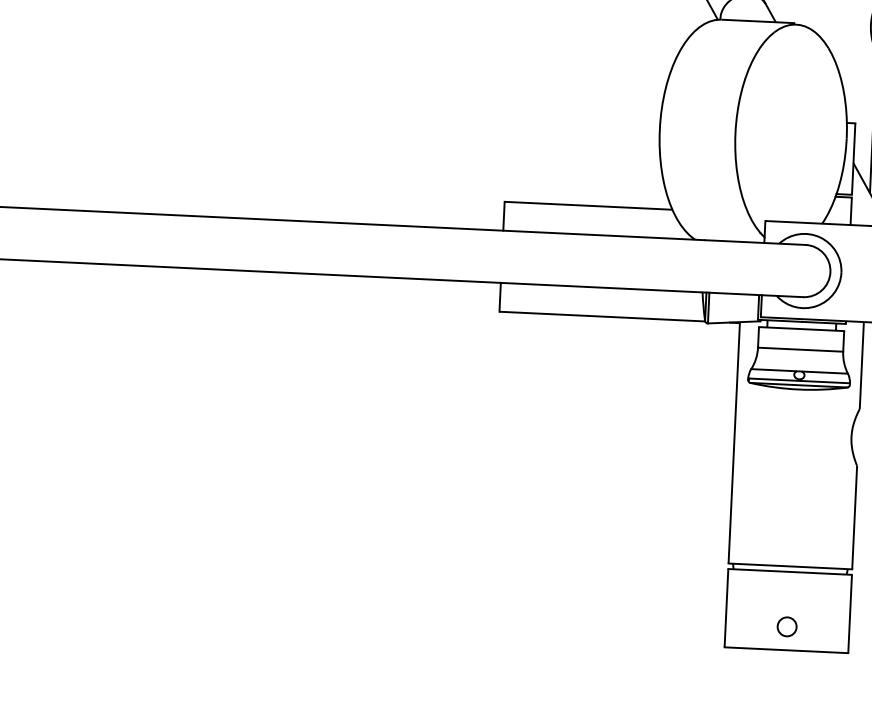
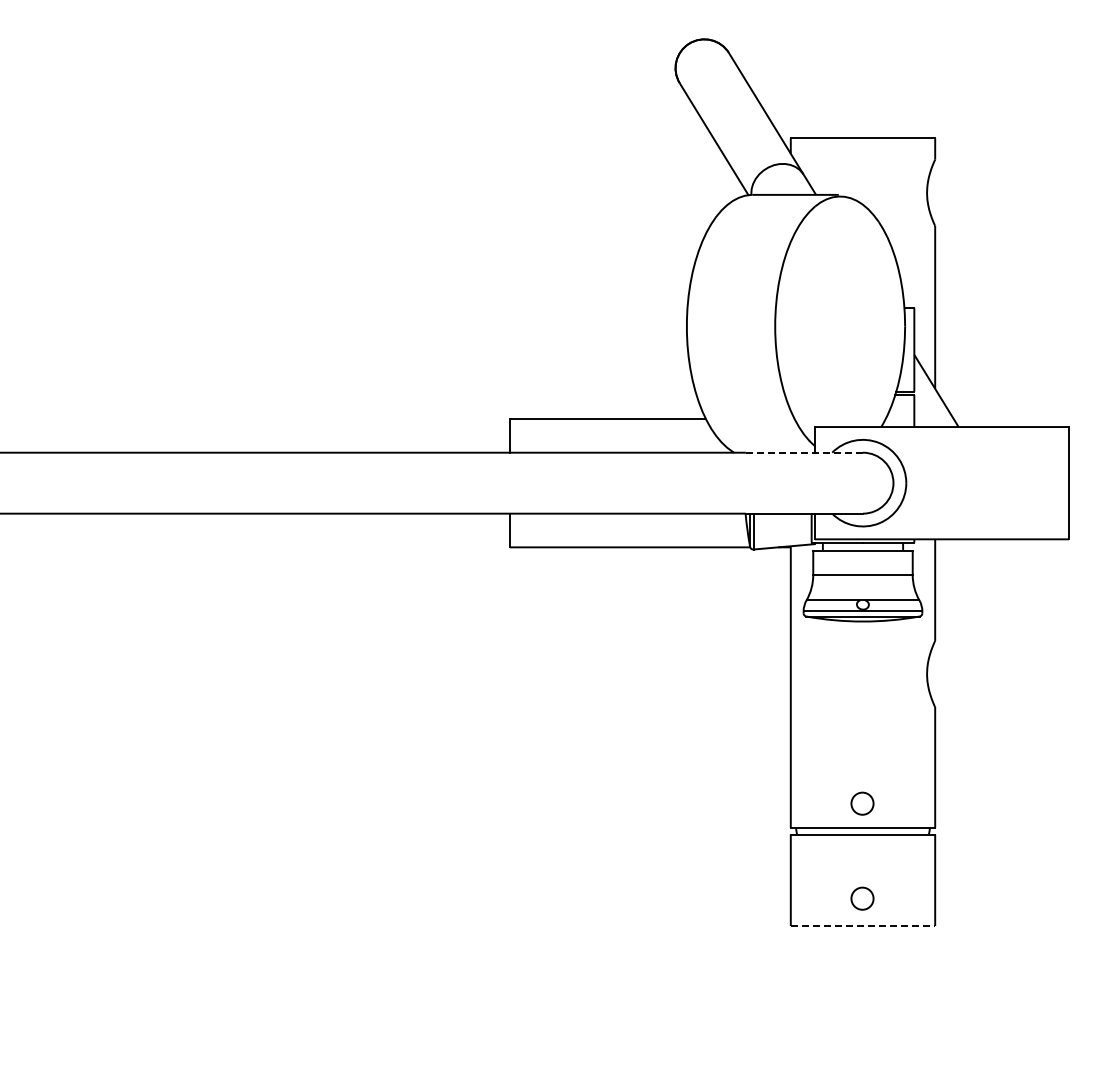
line: (755, 242) -> (804, 452), solid -> dashed
circle: (790, 545) -> (862, 803), added
line: (786, 649) -> (863, 925), solid -> dashed

